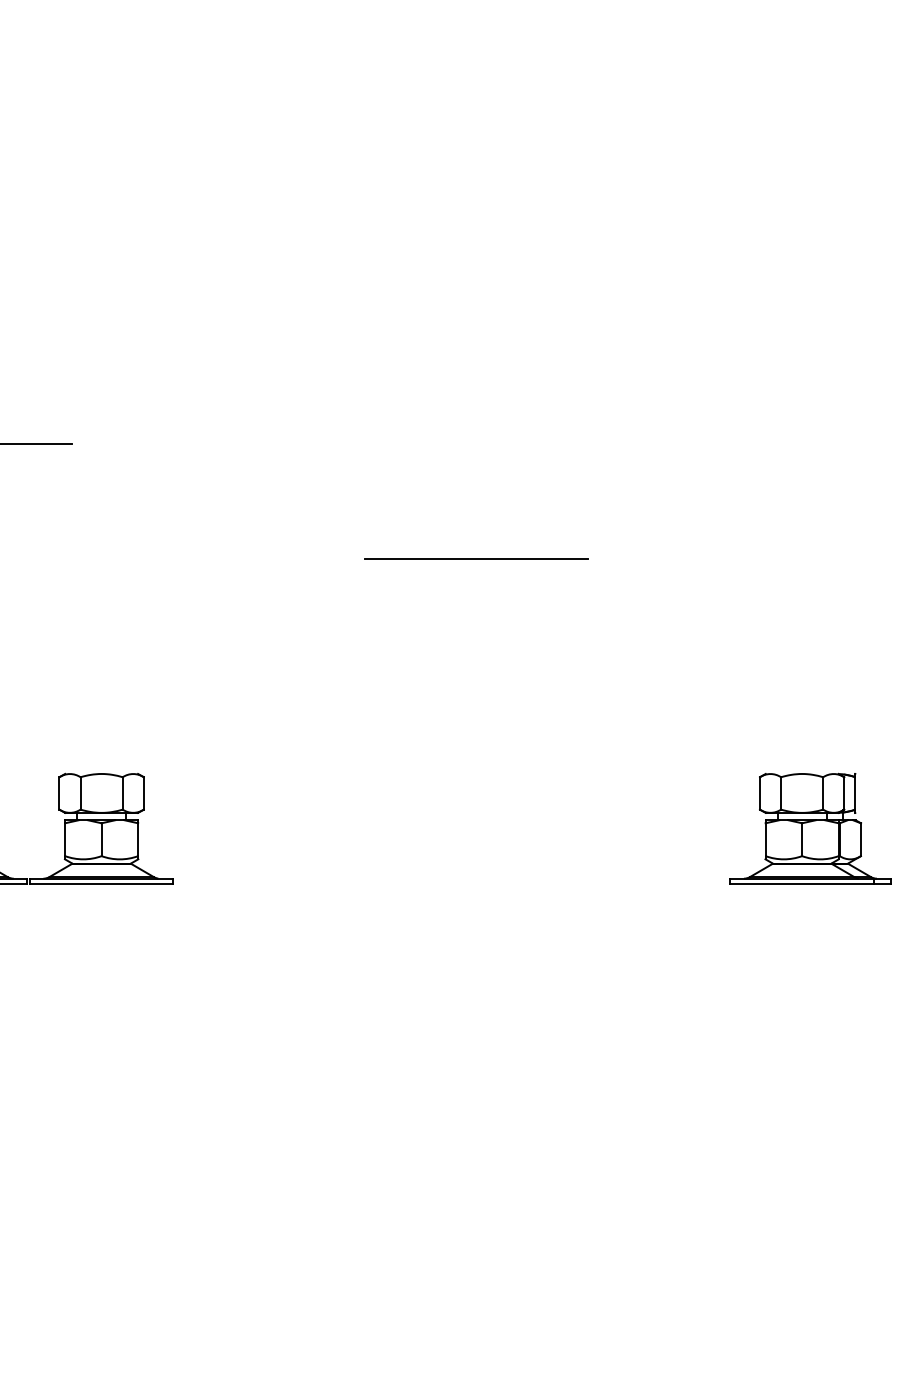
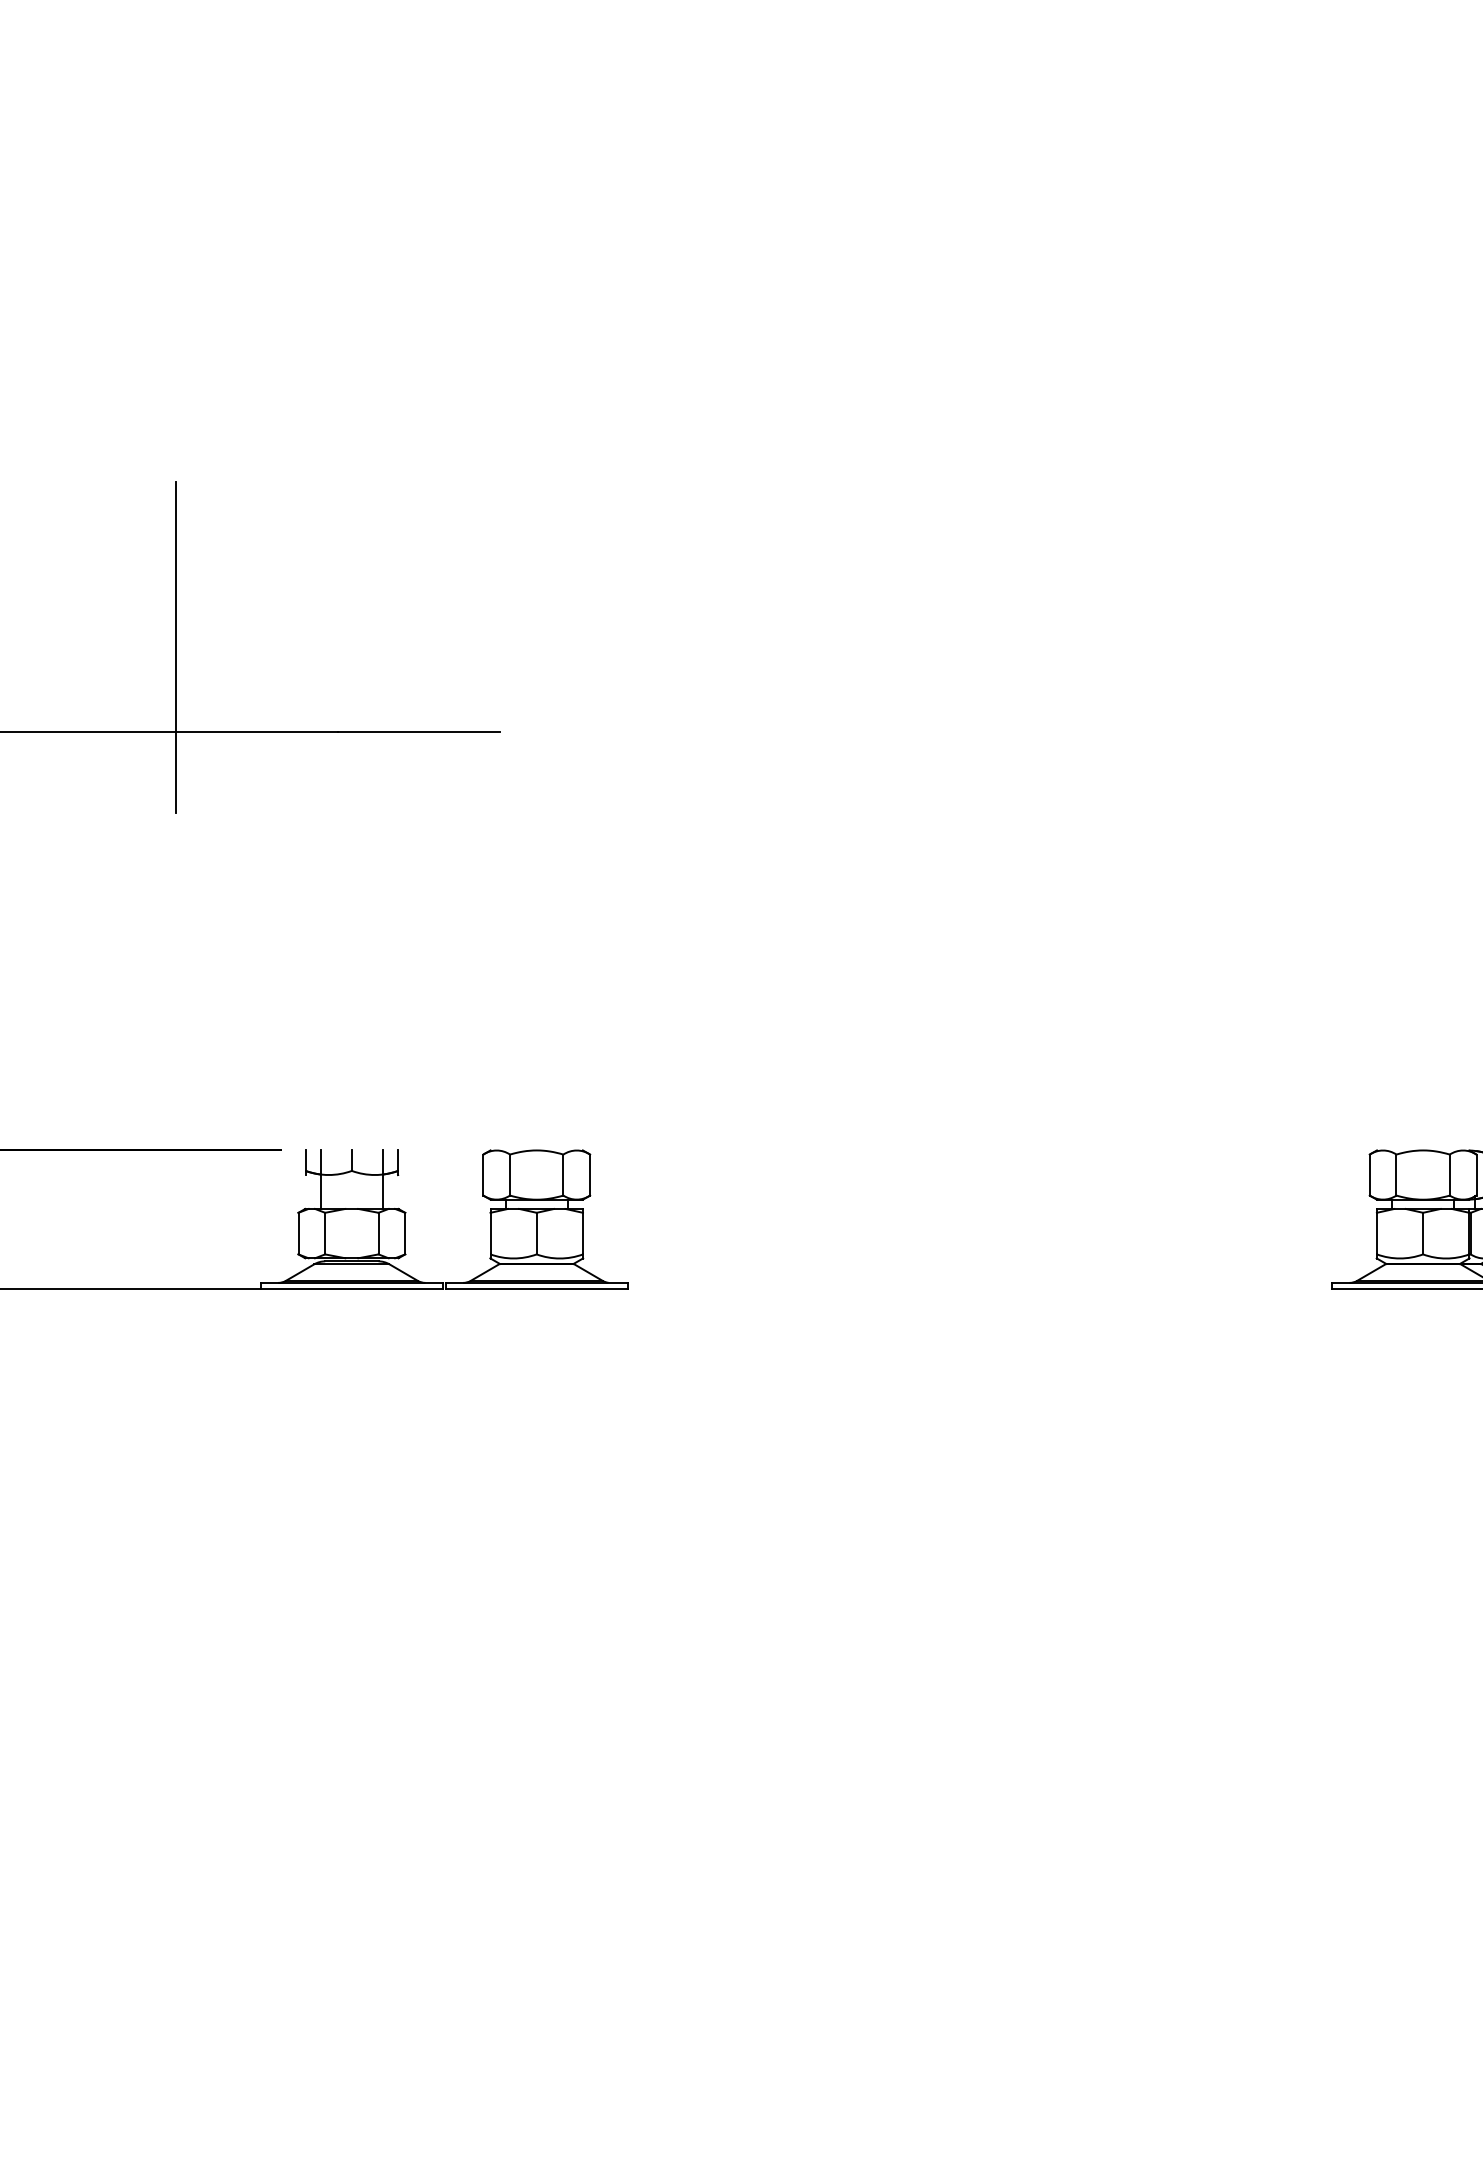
line: (476, 559) -> (1011, 878), removed

